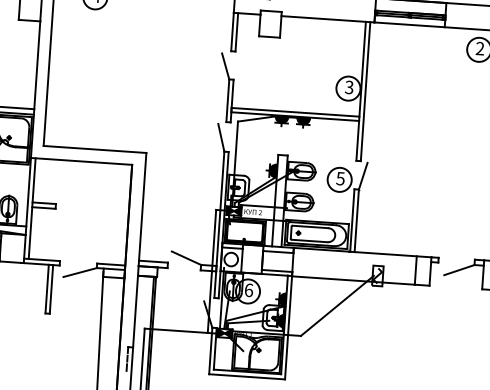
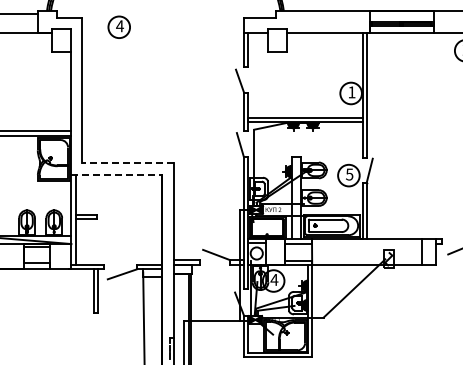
text: (348, 87) -> (351, 92), 3 -> 1
line: (94, 149) -> (127, 163), solid -> dashed
line: (82, 161) -> (117, 174), solid -> dashed
text: (249, 289) -> (274, 279), 6 -> 4

